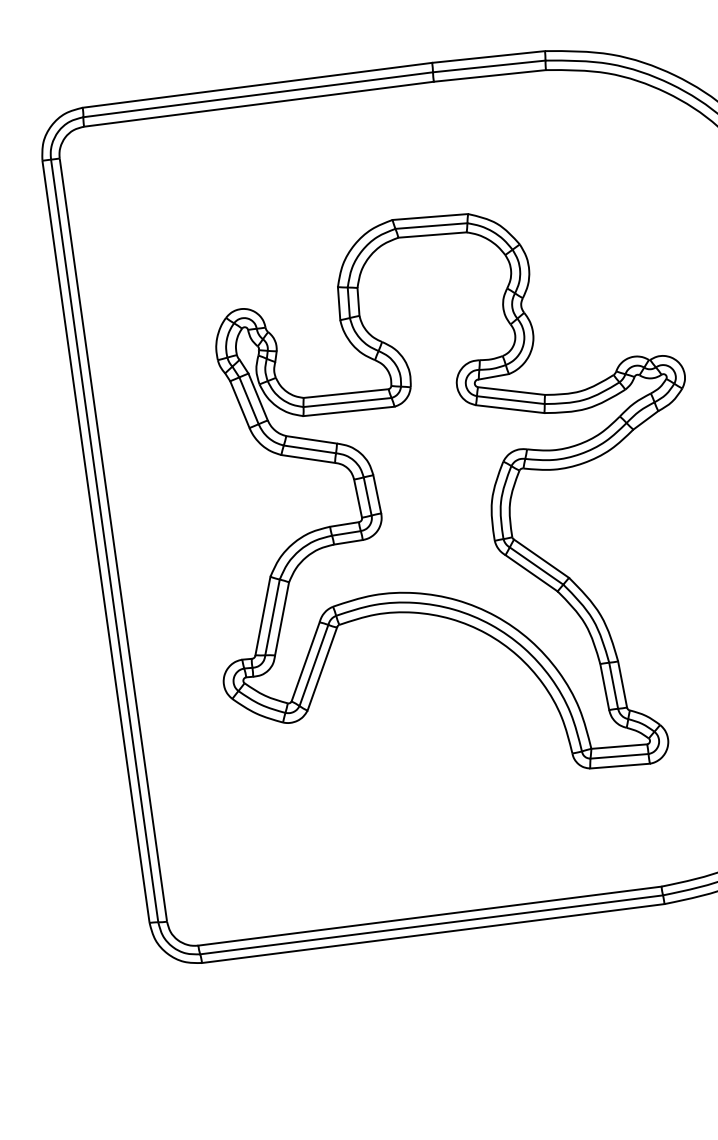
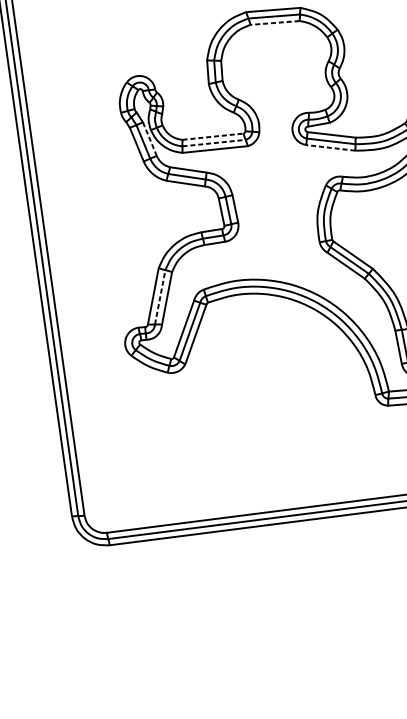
line: (432, 235) -> (274, 23), solid -> dashed
line: (346, 393) -> (213, 136), solid -> dashed
line: (258, 397) -> (150, 139), solid -> dashed
line: (348, 402) -> (214, 143), solid -> dashed
line: (509, 409) -> (330, 148), solid -> dashed
line: (272, 617) -> (160, 297), solid -> dashed

